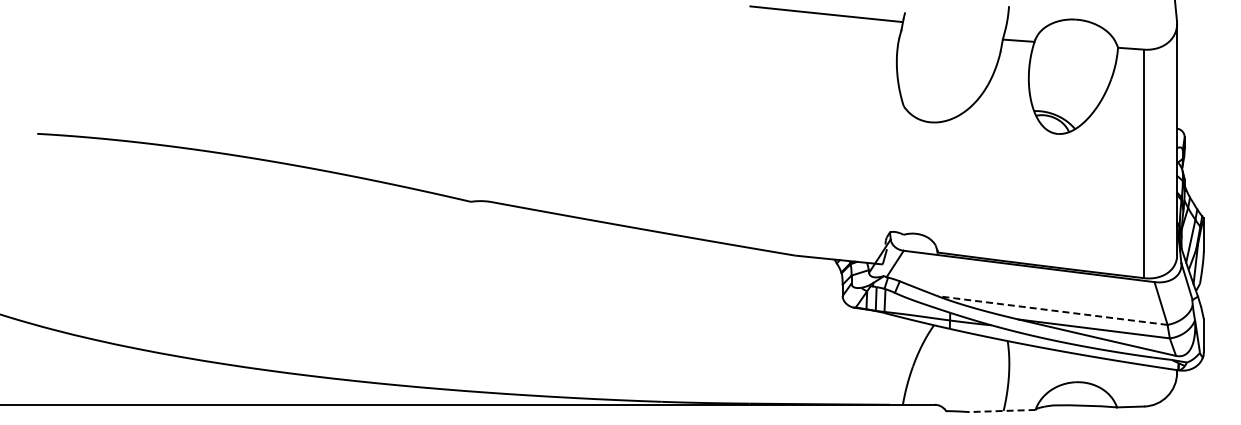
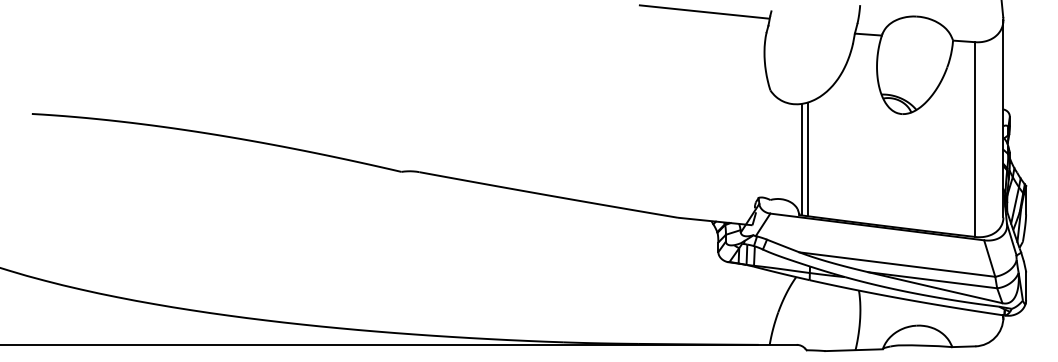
line: (940, 187) -> (801, 159), added
line: (947, 187) -> (807, 159), added
line: (1052, 310) -> (897, 264), dashed -> solid
line: (1001, 411) -> (853, 350), dashed -> solid

